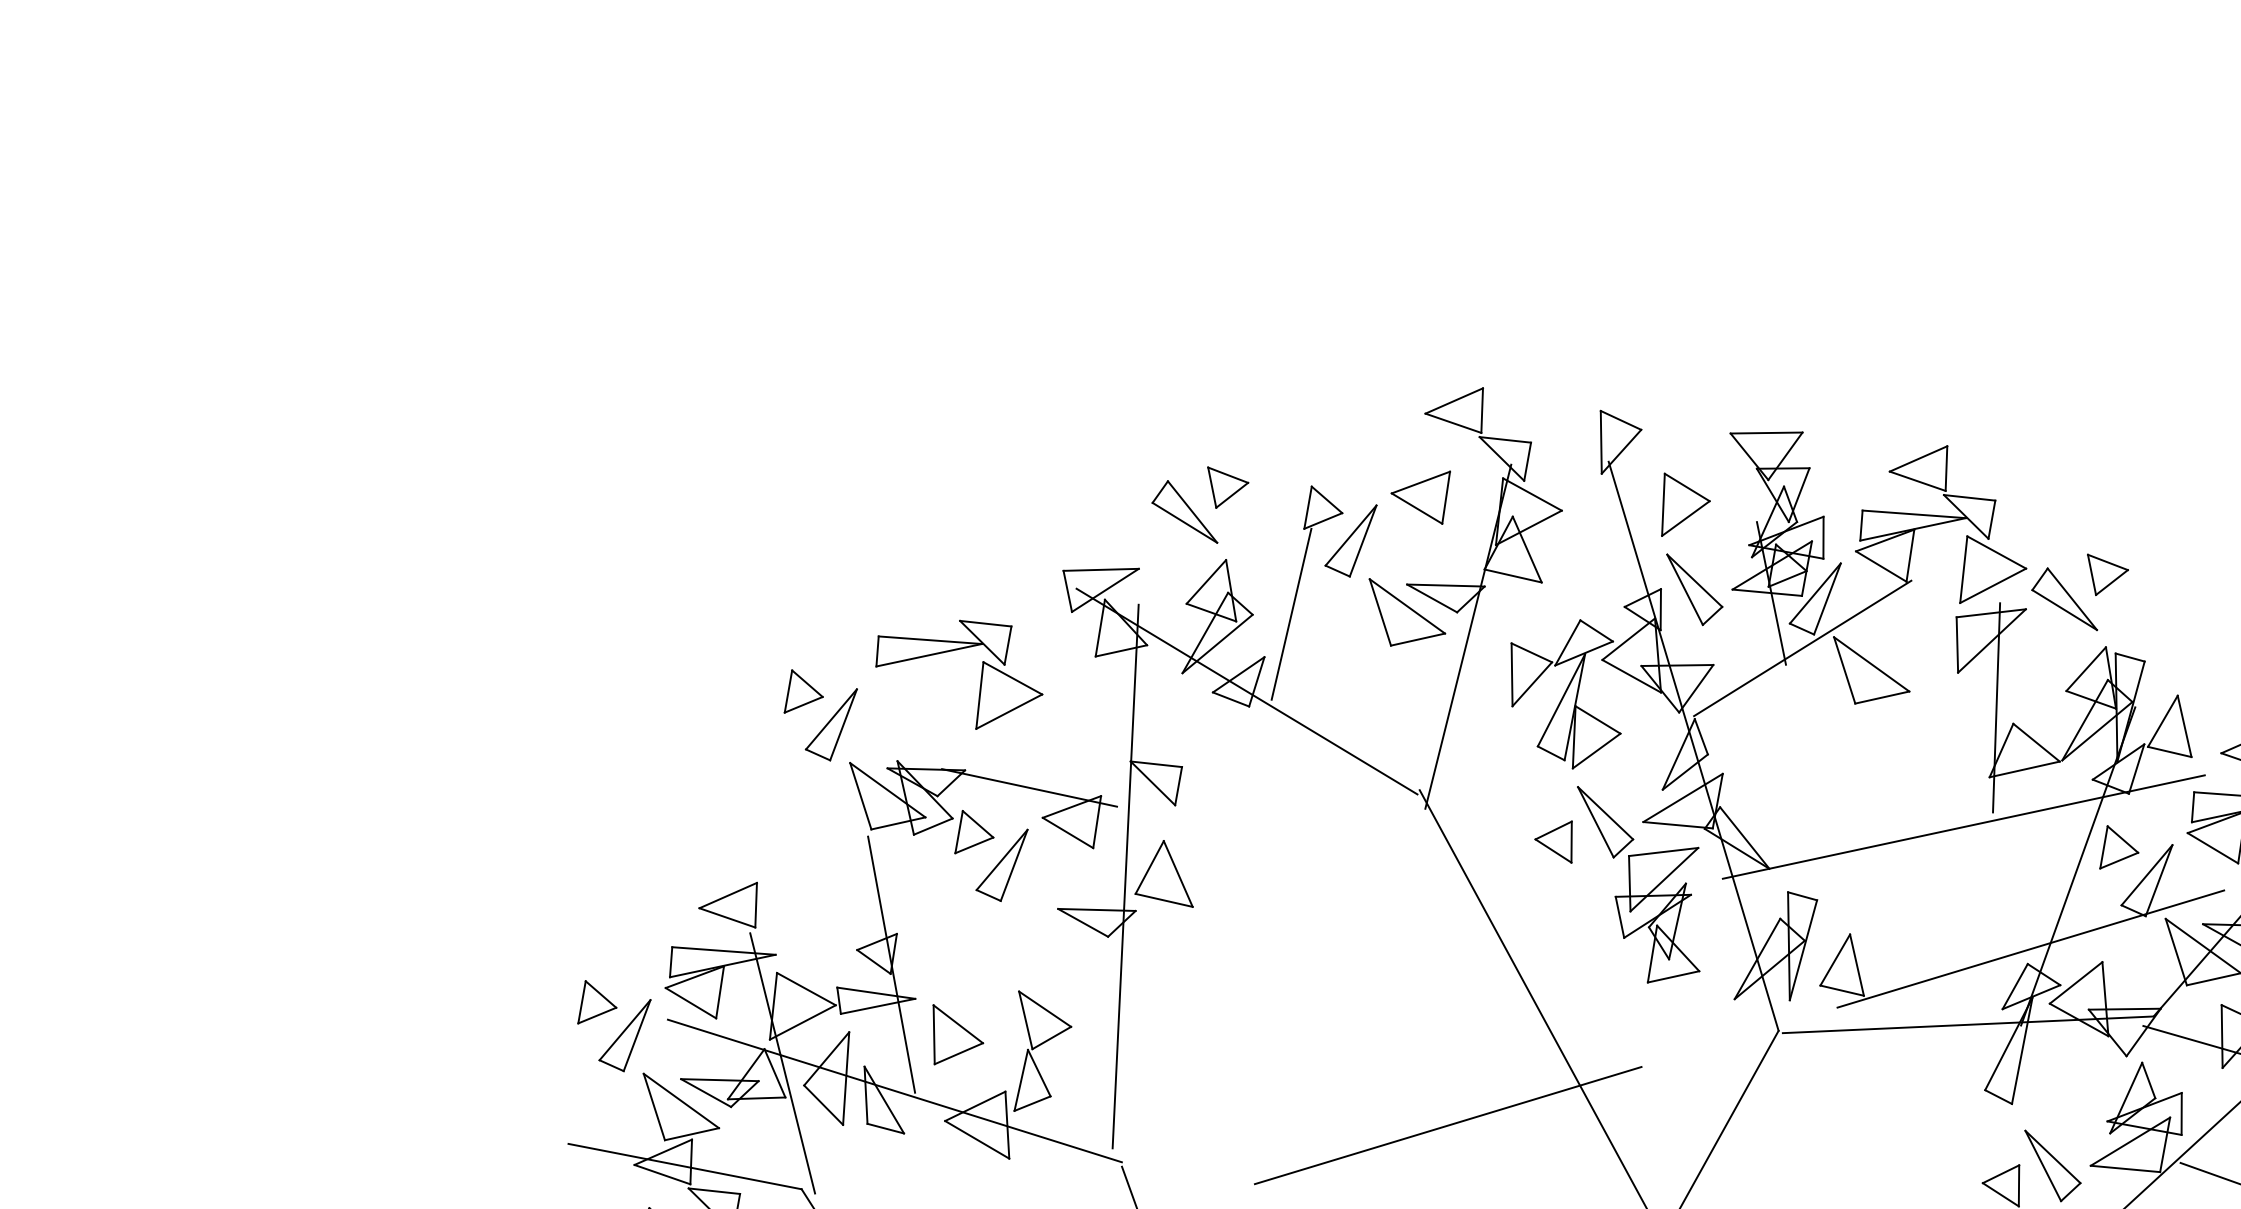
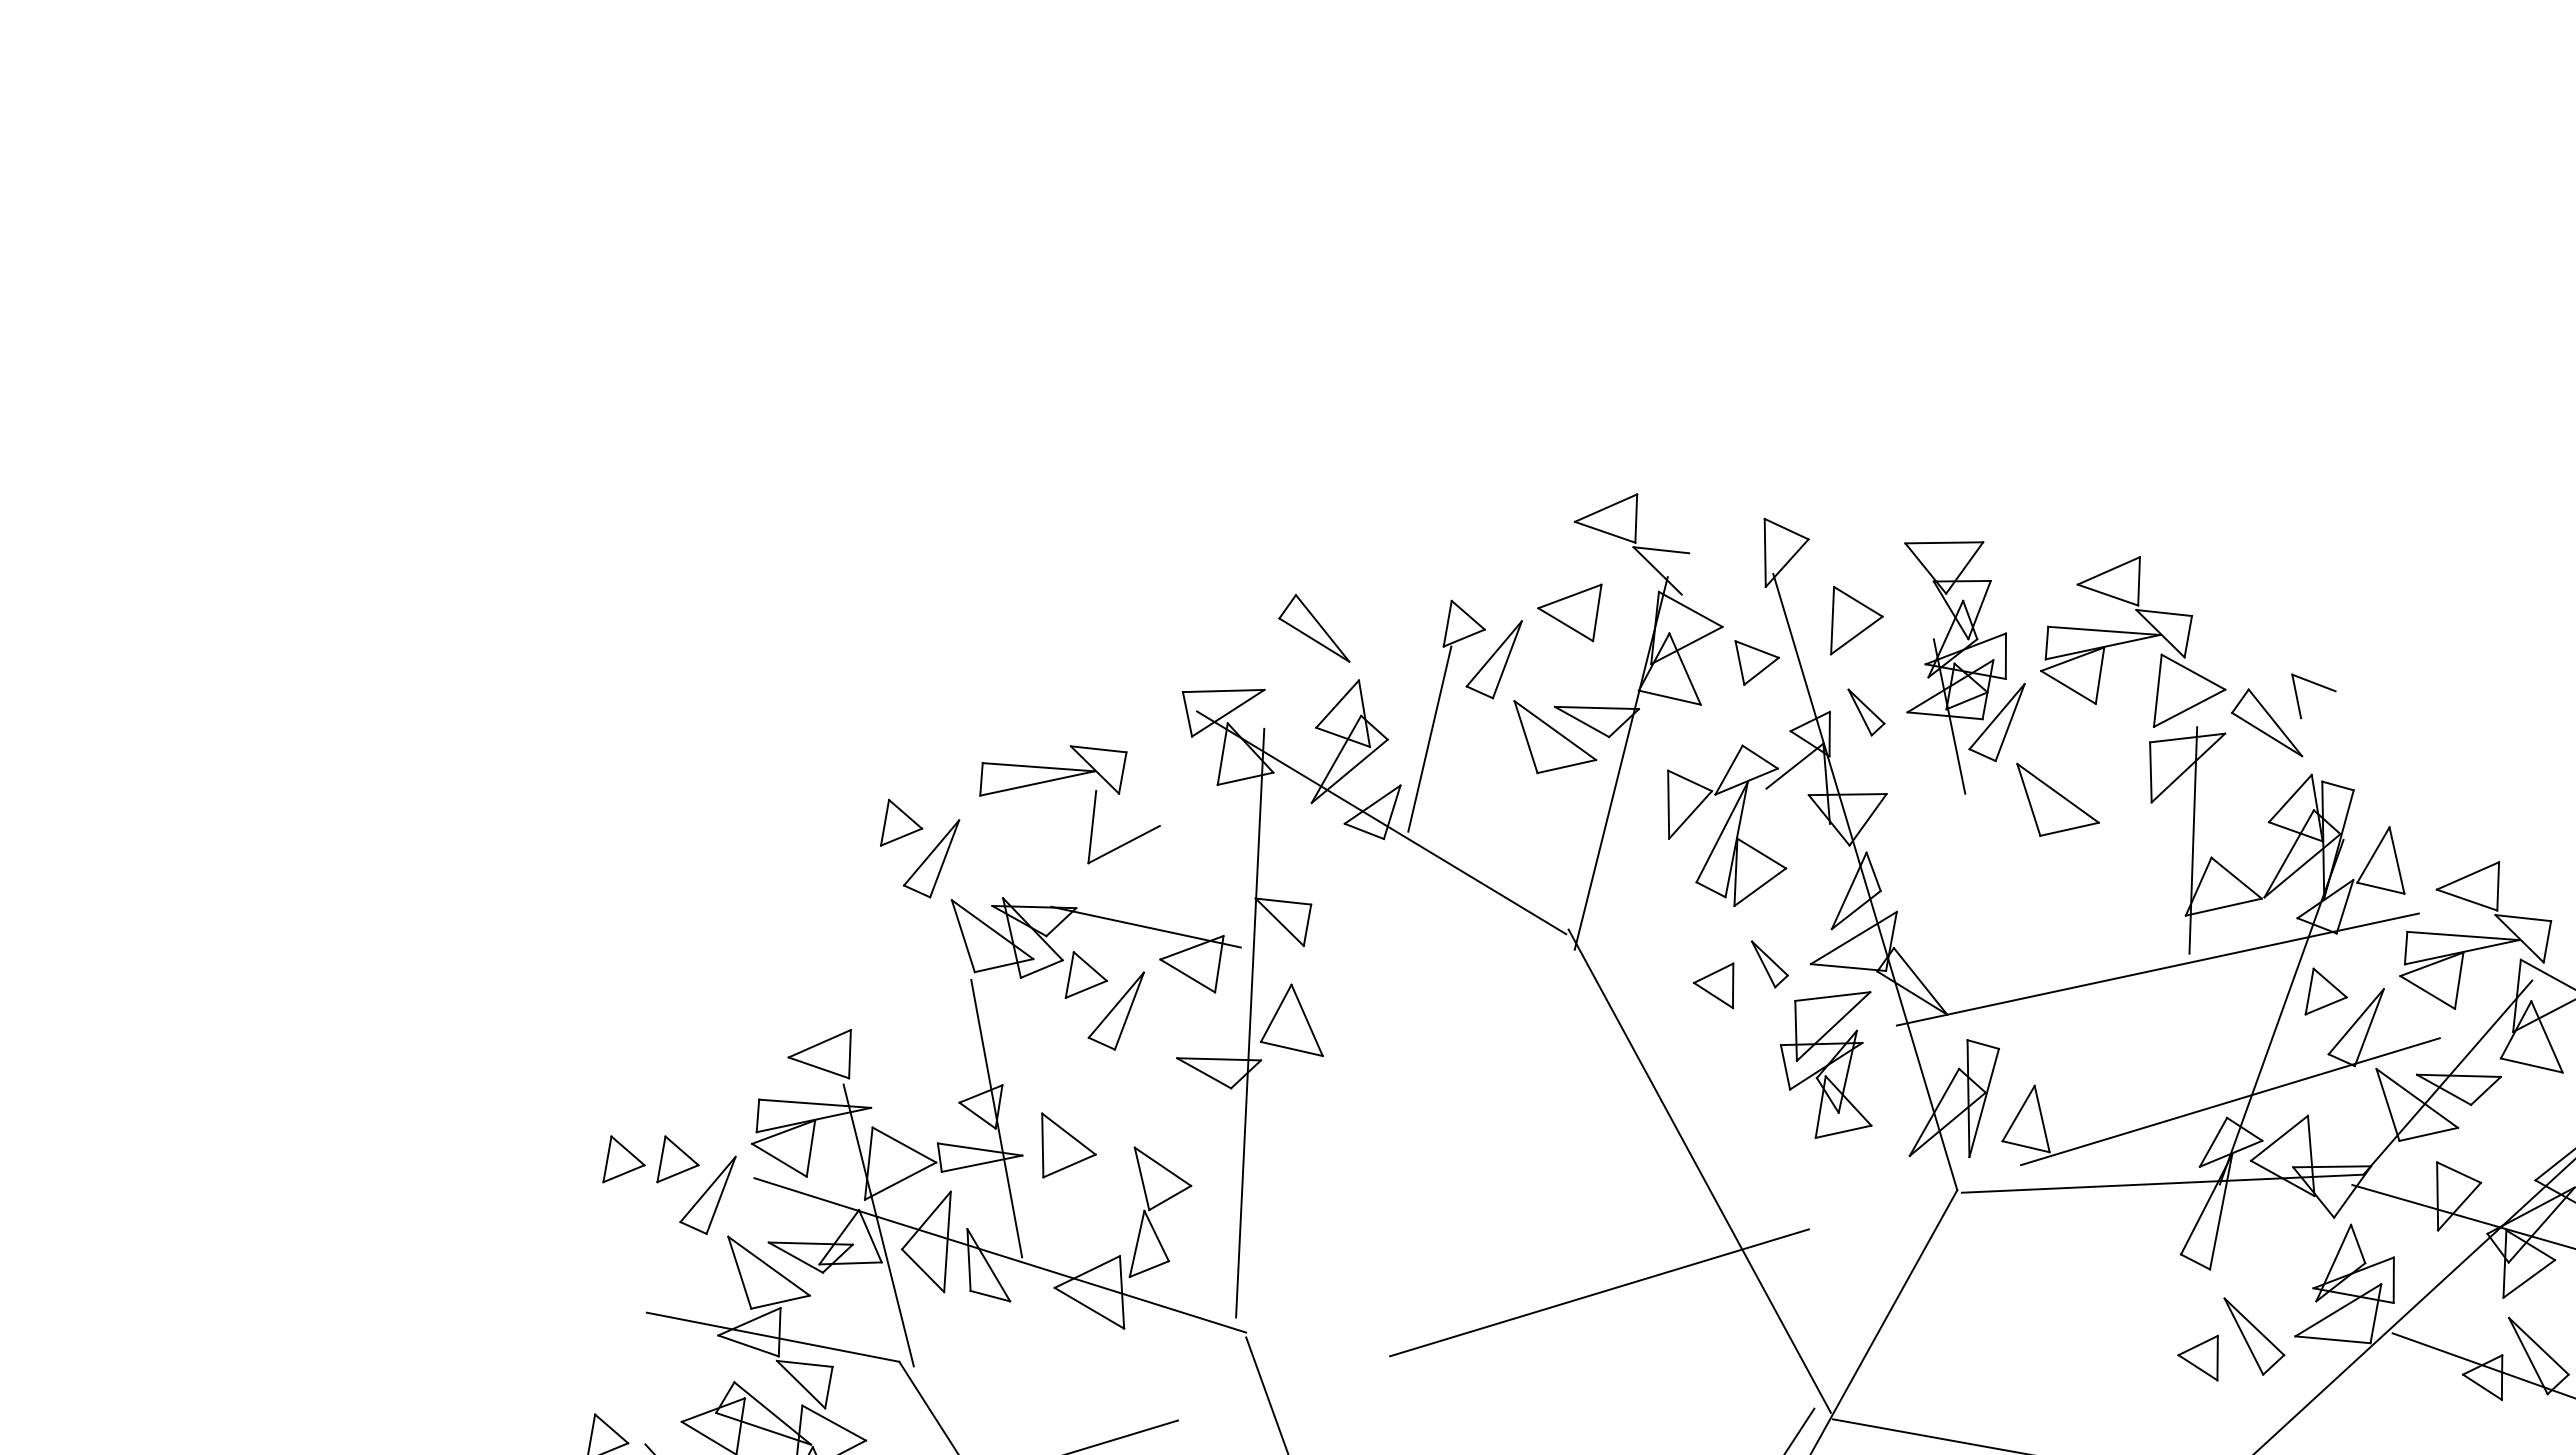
line: (1527, 461) -> (1685, 573), removed
part: (1227, 487) -> (1756, 662), moved
line: (2112, 582) -> (2318, 704), removed
part: (1694, 589) -> (1866, 712), size x0.6
line: (1802, 647) -> (1983, 775), removed
line: (1631, 675) -> (1797, 805), removed
line: (1012, 678) -> (1127, 808), removed
part: (1605, 822) -> (1769, 964), size x0.6
part: (546, 1002) -> (623, 1159), added
part: (957, 1034) -> (1068, 1145), moved

